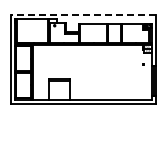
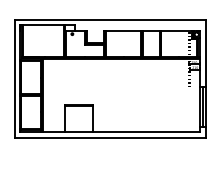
line: (82, 14) -> (108, 19), dashed -> solid

